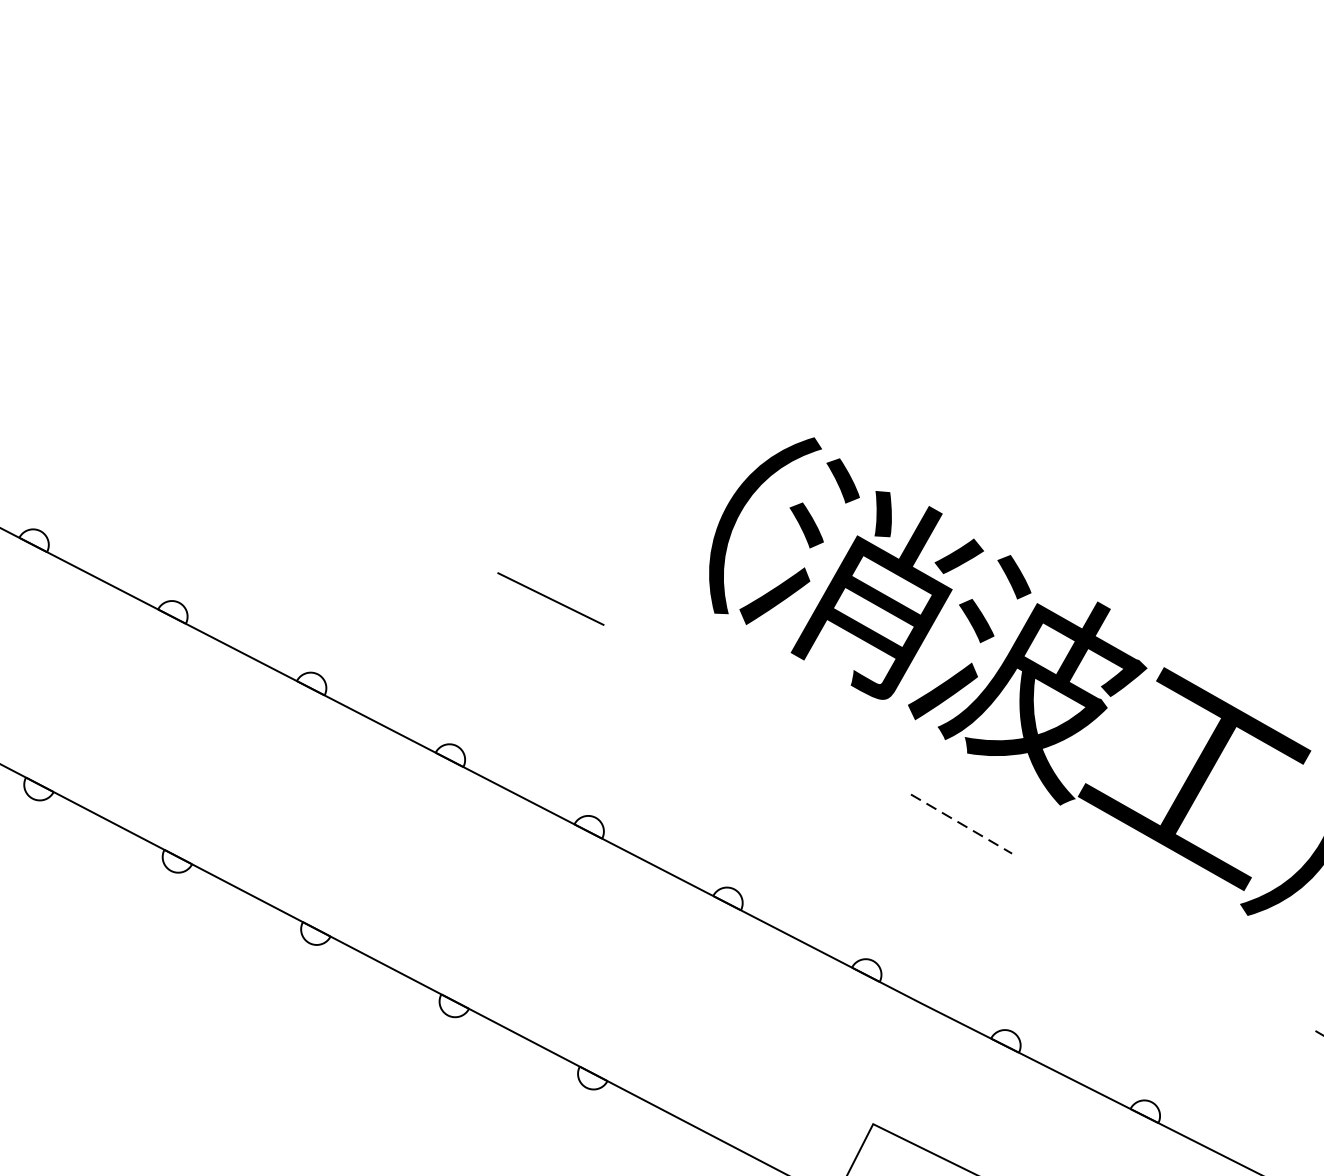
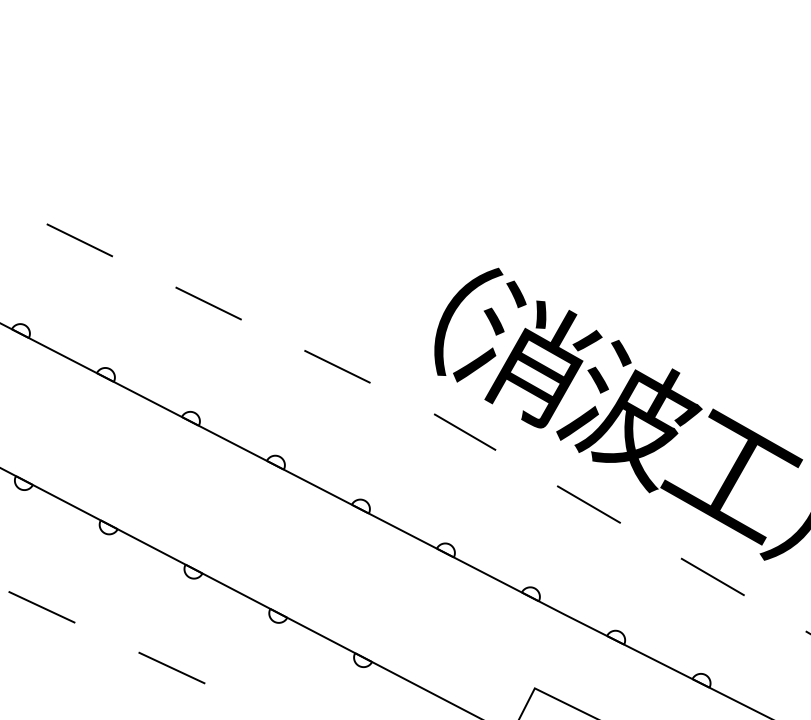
line: (129, 392) -> (79, 240), added
line: (340, 495) -> (208, 303), added
line: (759, 704) -> (465, 431), added
line: (960, 823) -> (588, 504), dashed -> solid
line: (1163, 941) -> (712, 576), added
line: (67, 992) -> (41, 607), added
line: (279, 1090) -> (171, 667), added

